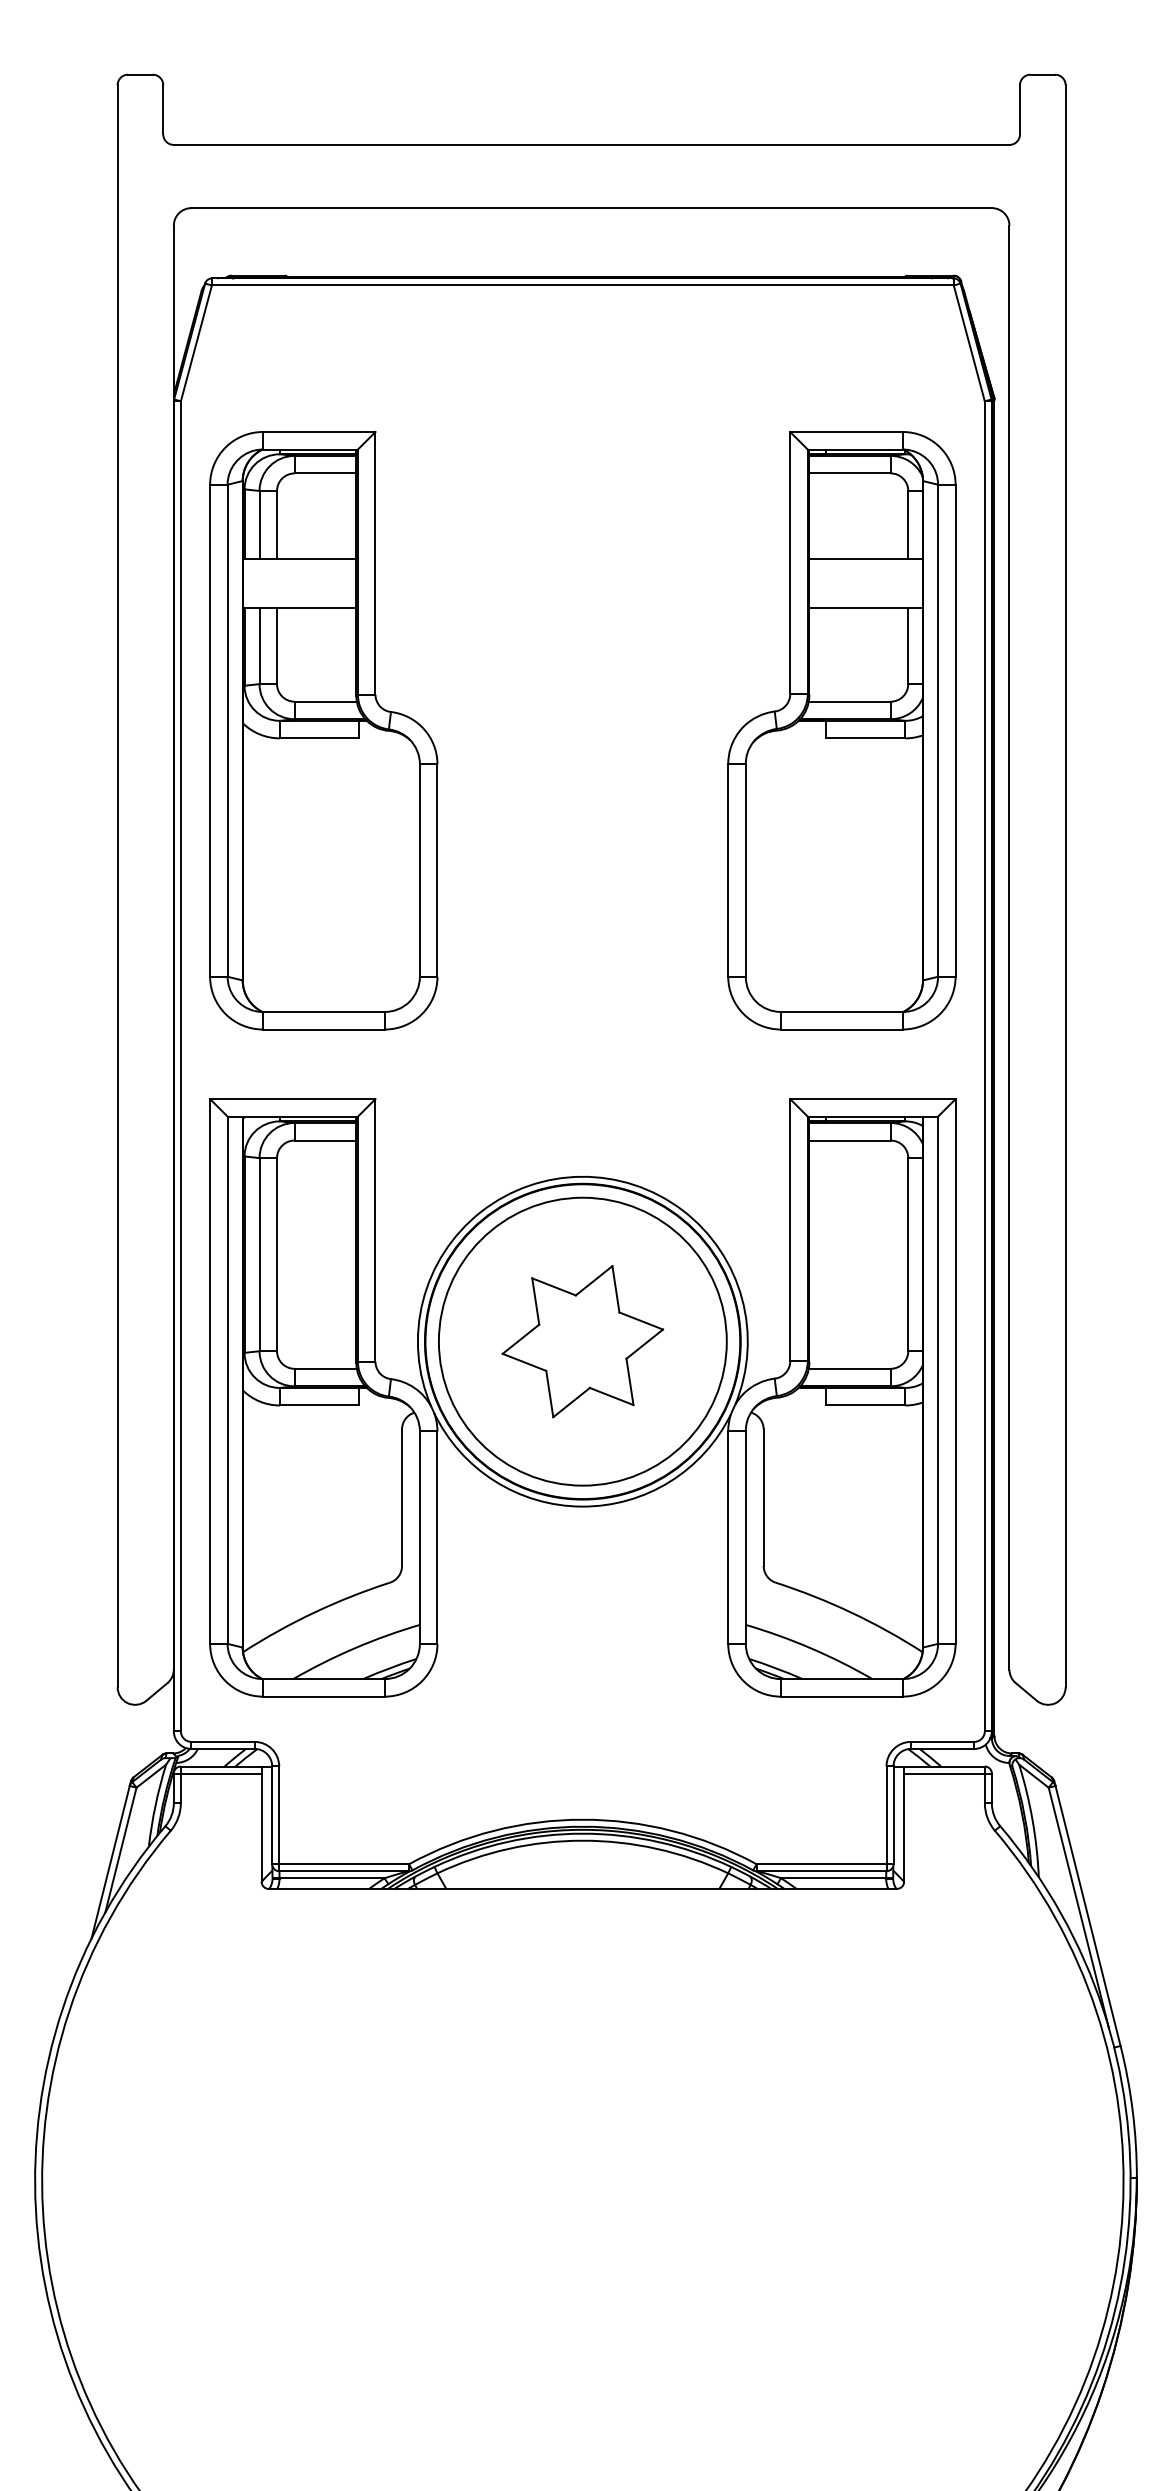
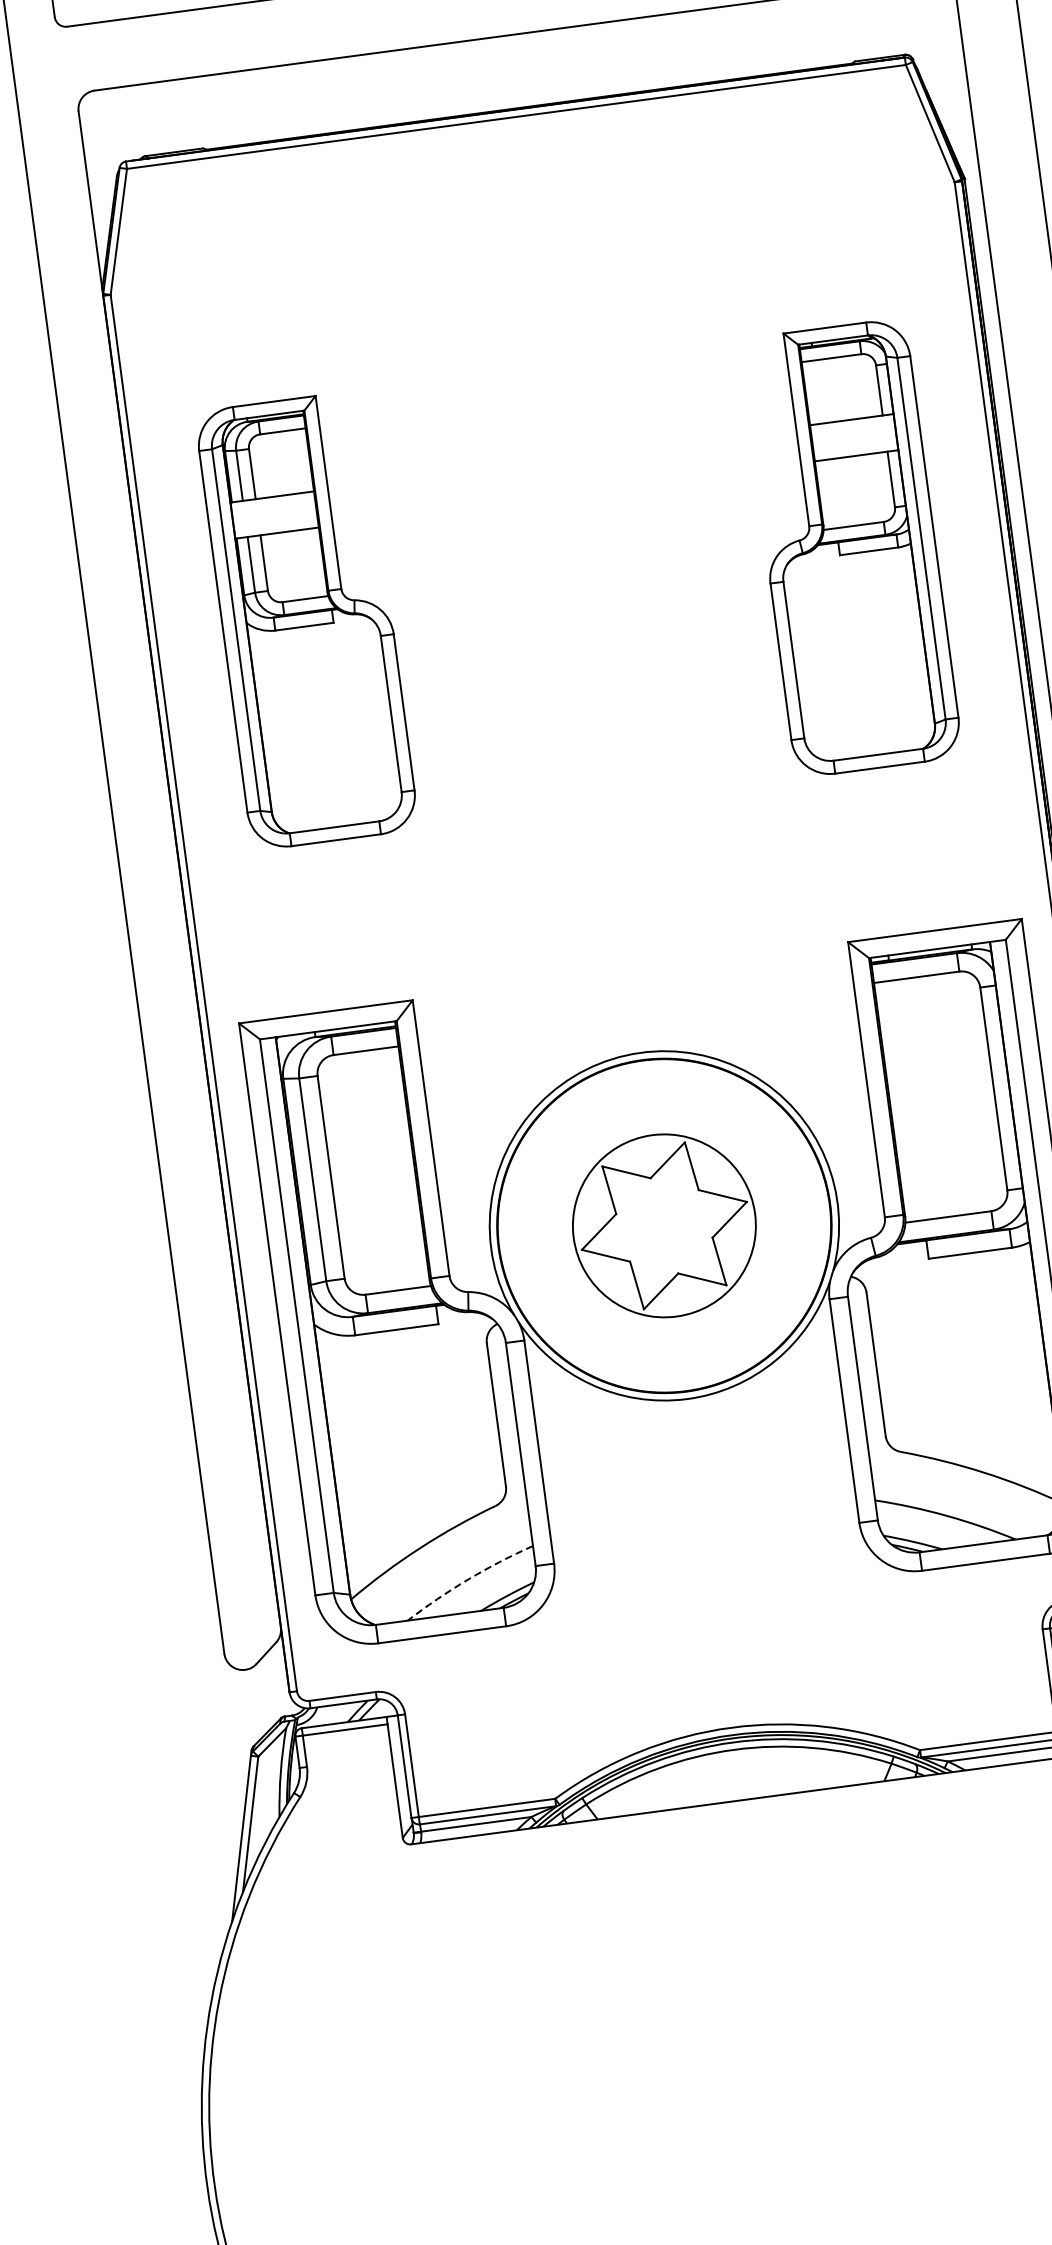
part: (323, 730) -> (306, 620), size x0.7
part: (841, 730) -> (850, 547), size x0.7
circle: (582, 1341) -> (664, 1225), size x0.6
arc: (354, 1648) -> (467, 1579), solid -> dashed

